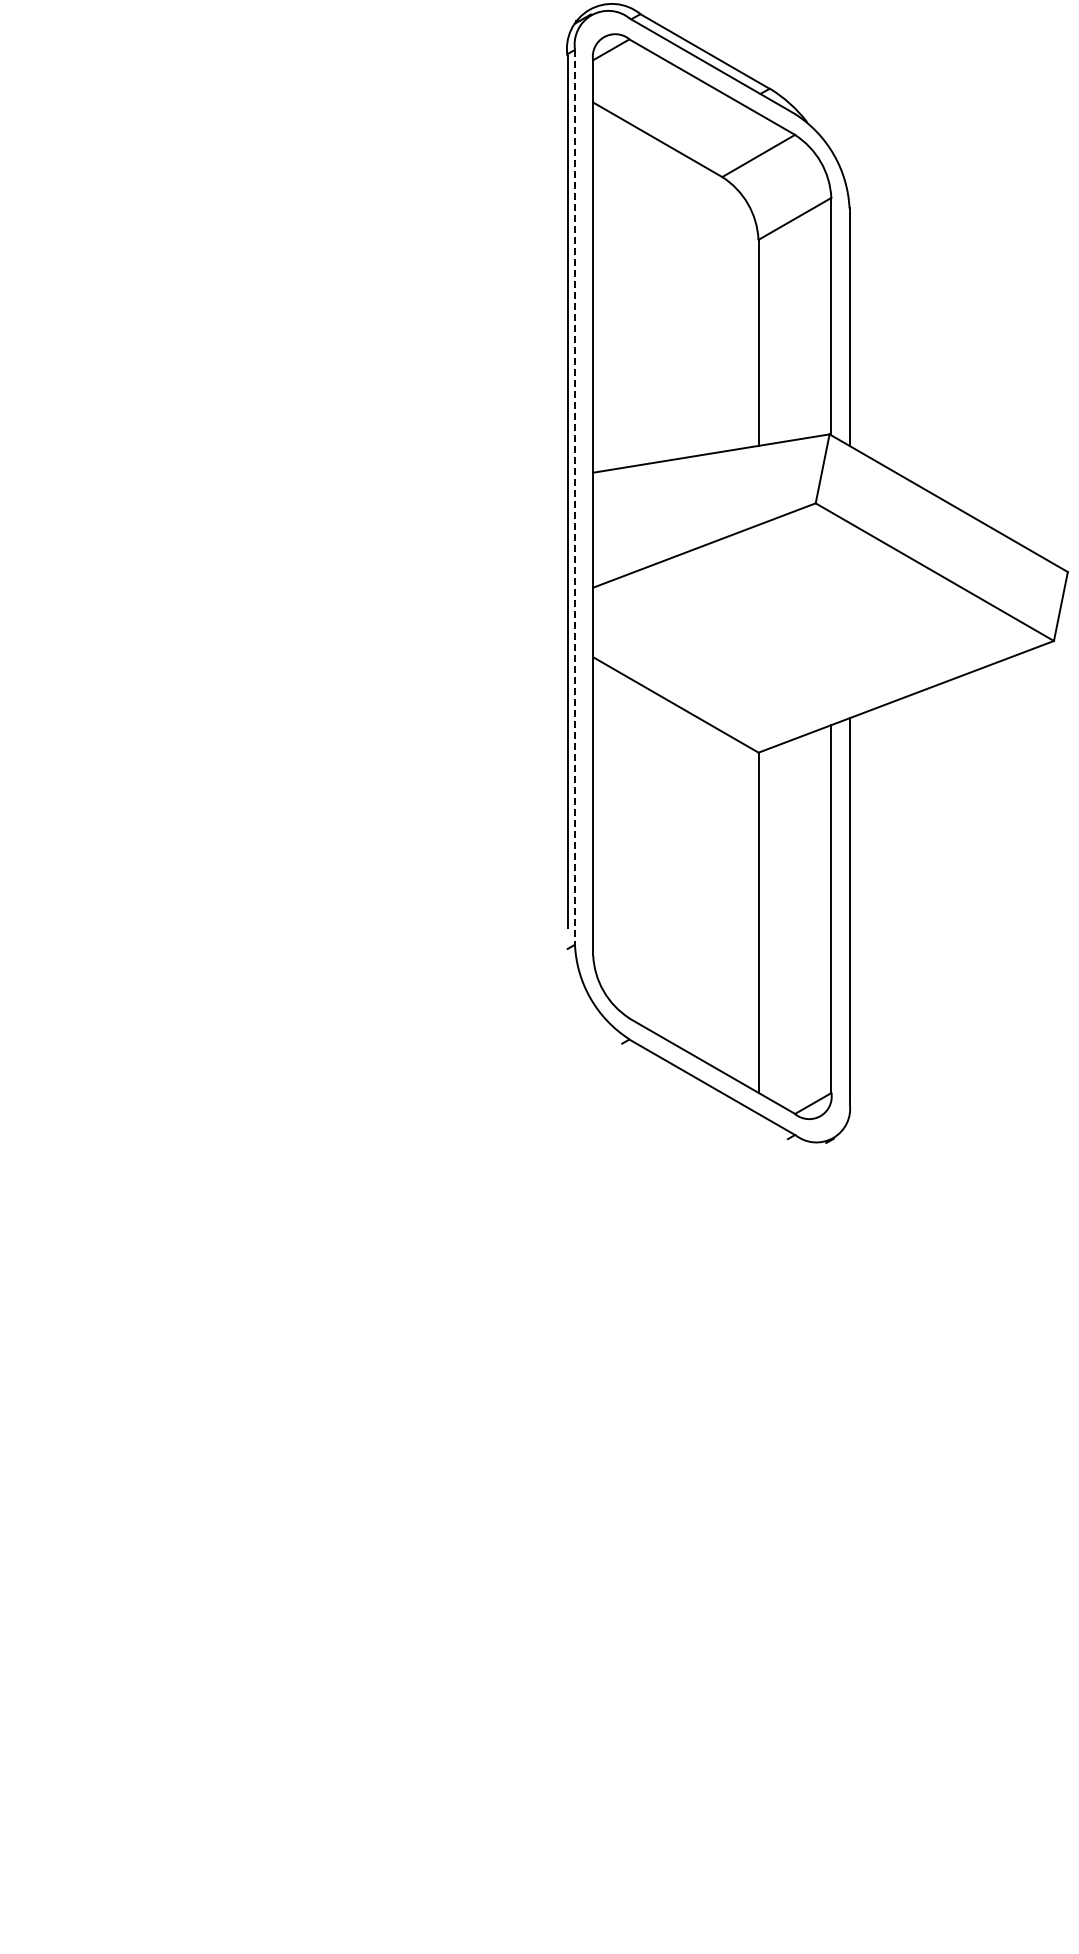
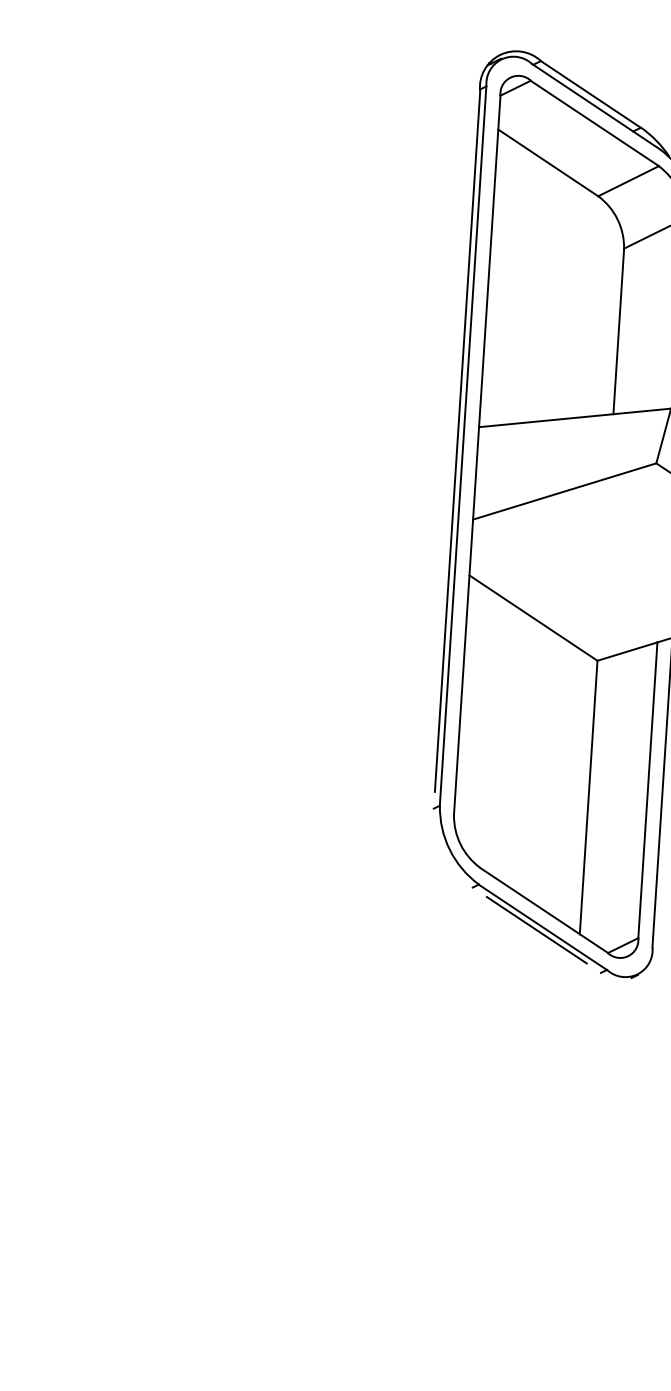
line: (574, 497) -> (462, 446), dashed -> solid
line: (704, 1091) -> (536, 930), added

